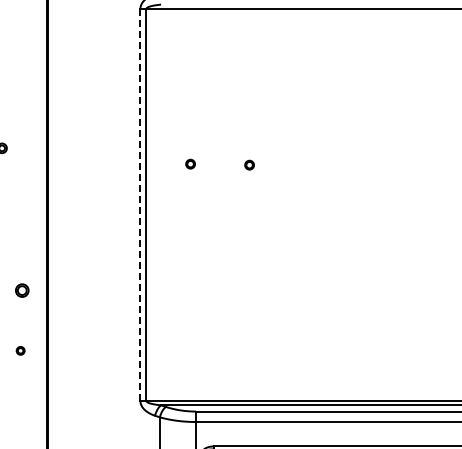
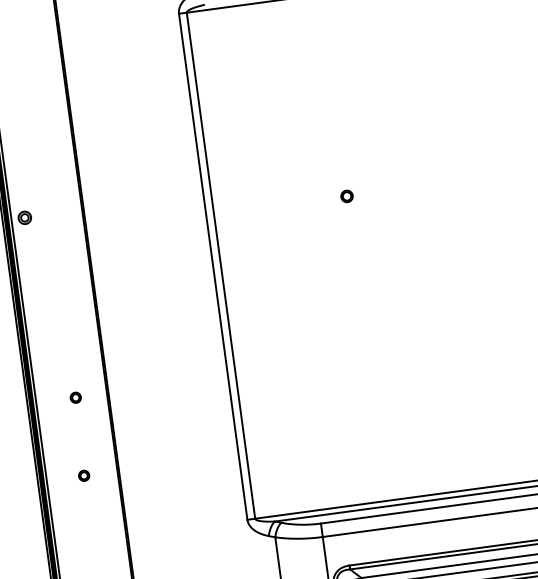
part: (190, 163) -> (270, 204), removed
line: (140, 204) -> (213, 266), dashed -> solid
part: (22, 290) -> (75, 397), size x0.62

